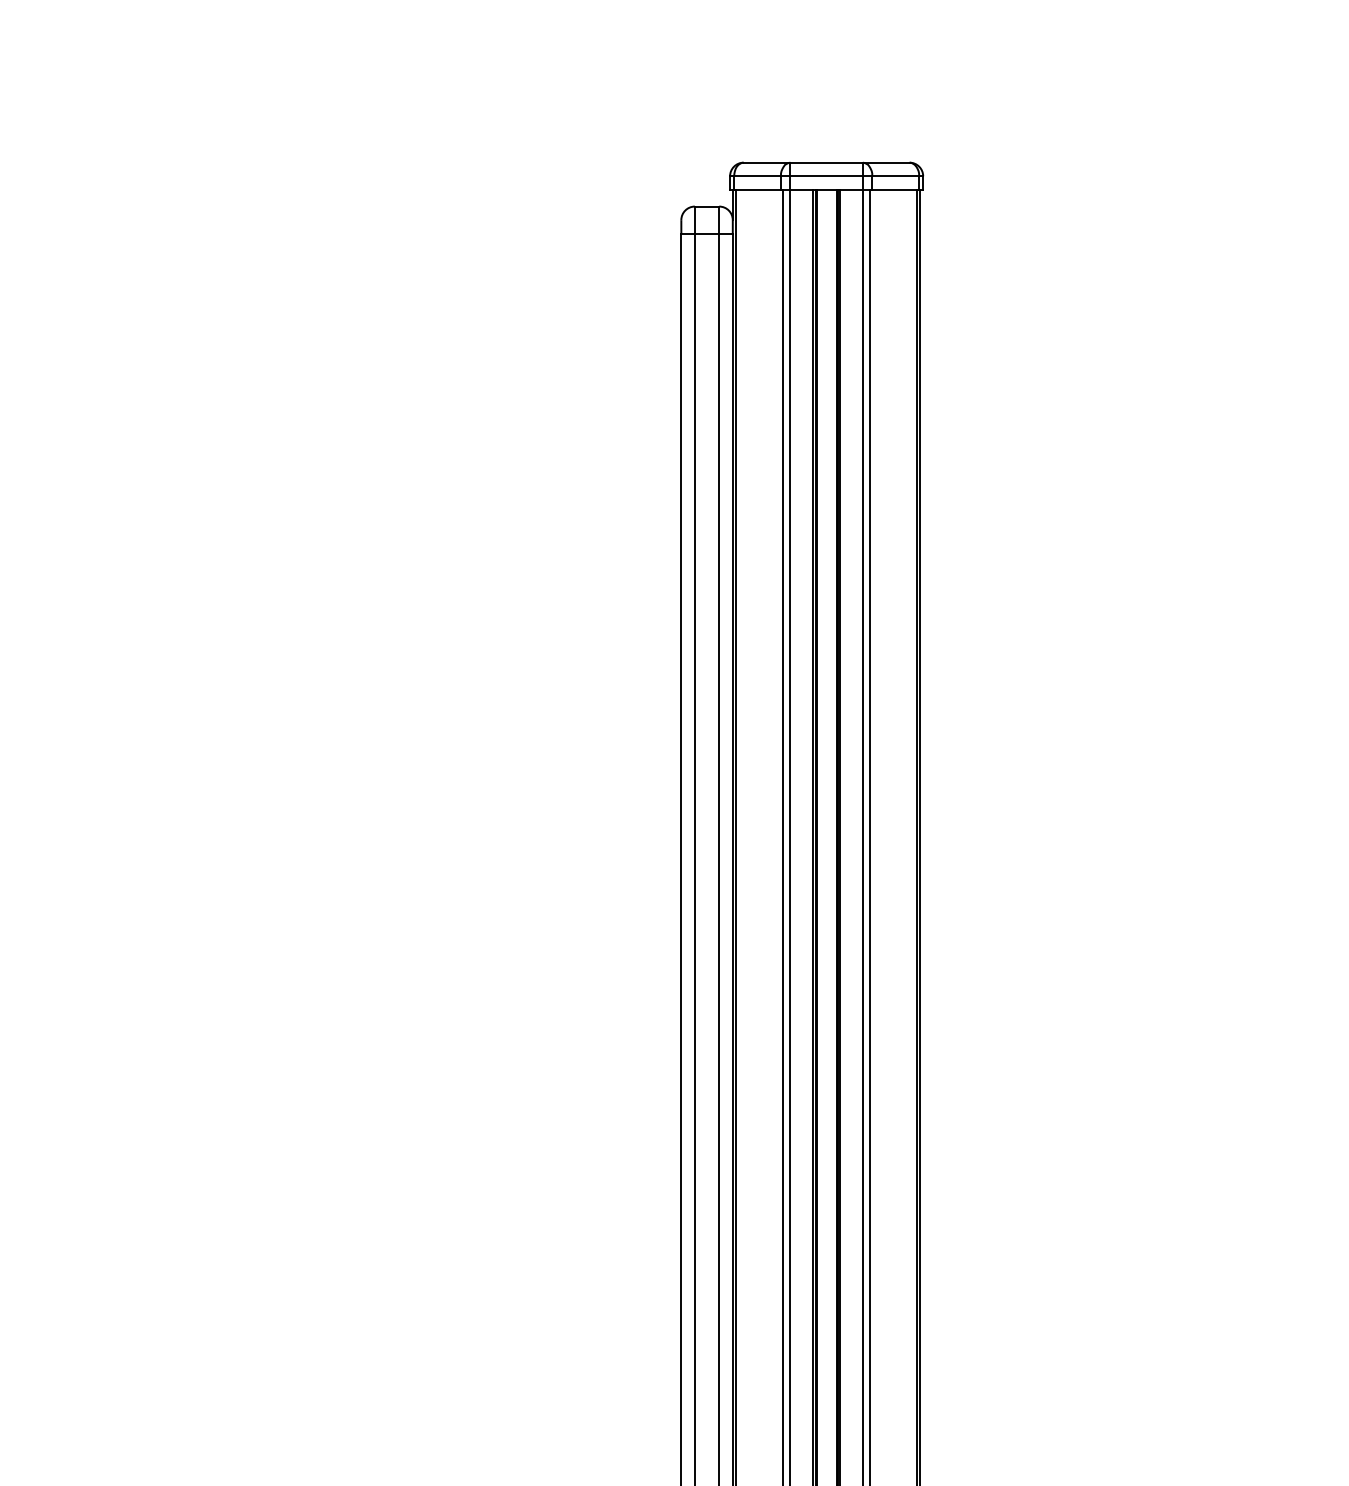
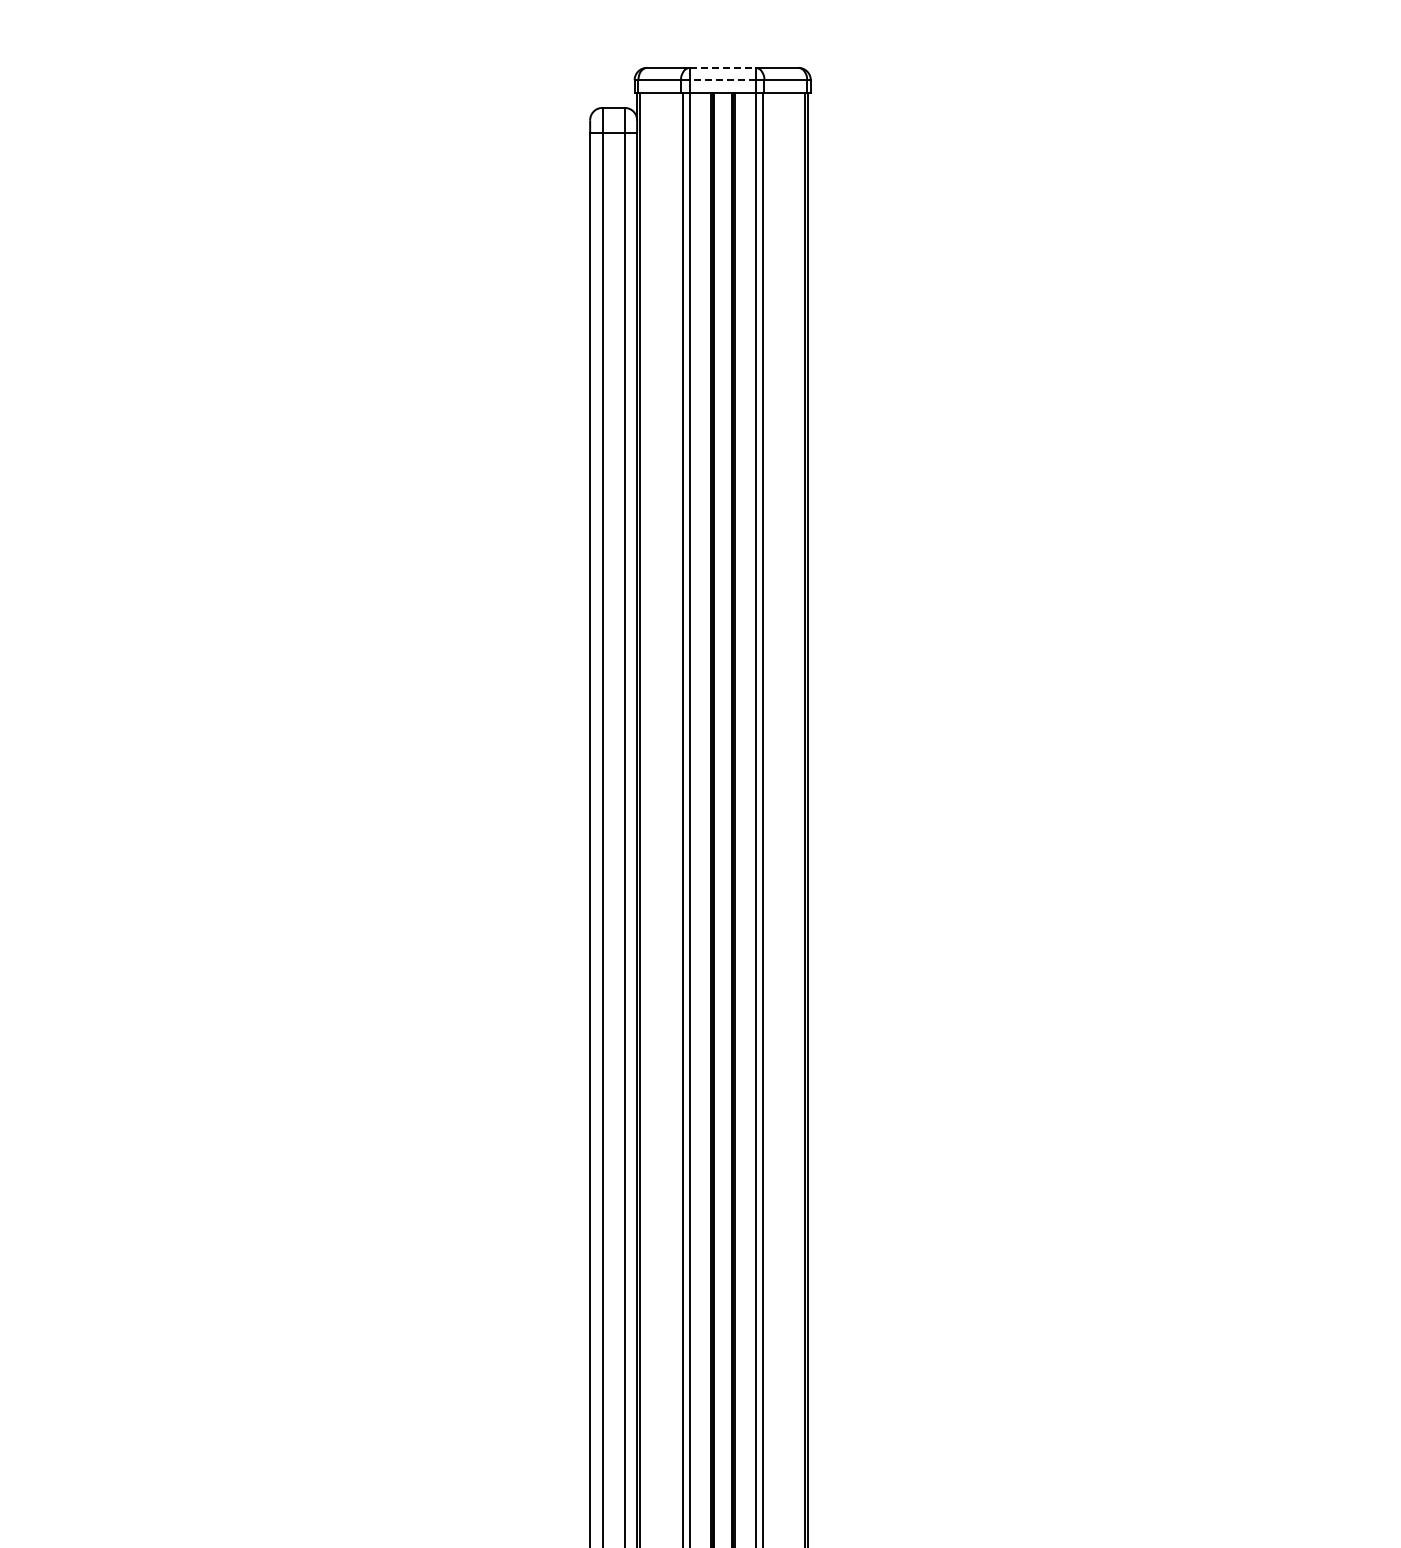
line: (826, 162) -> (722, 67), solid -> dashed
line: (826, 176) -> (722, 80), solid -> dashed

